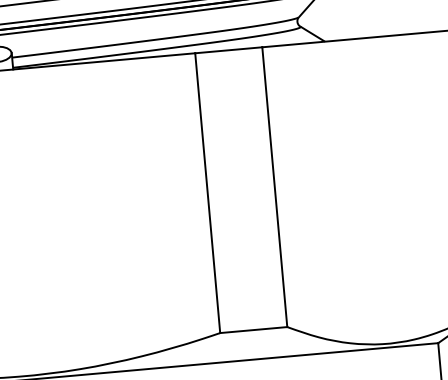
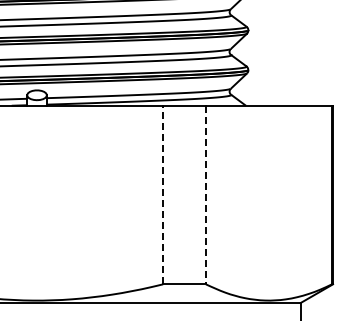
line: (274, 187) -> (205, 195), solid -> dashed
line: (208, 192) -> (163, 194), solid -> dashed

